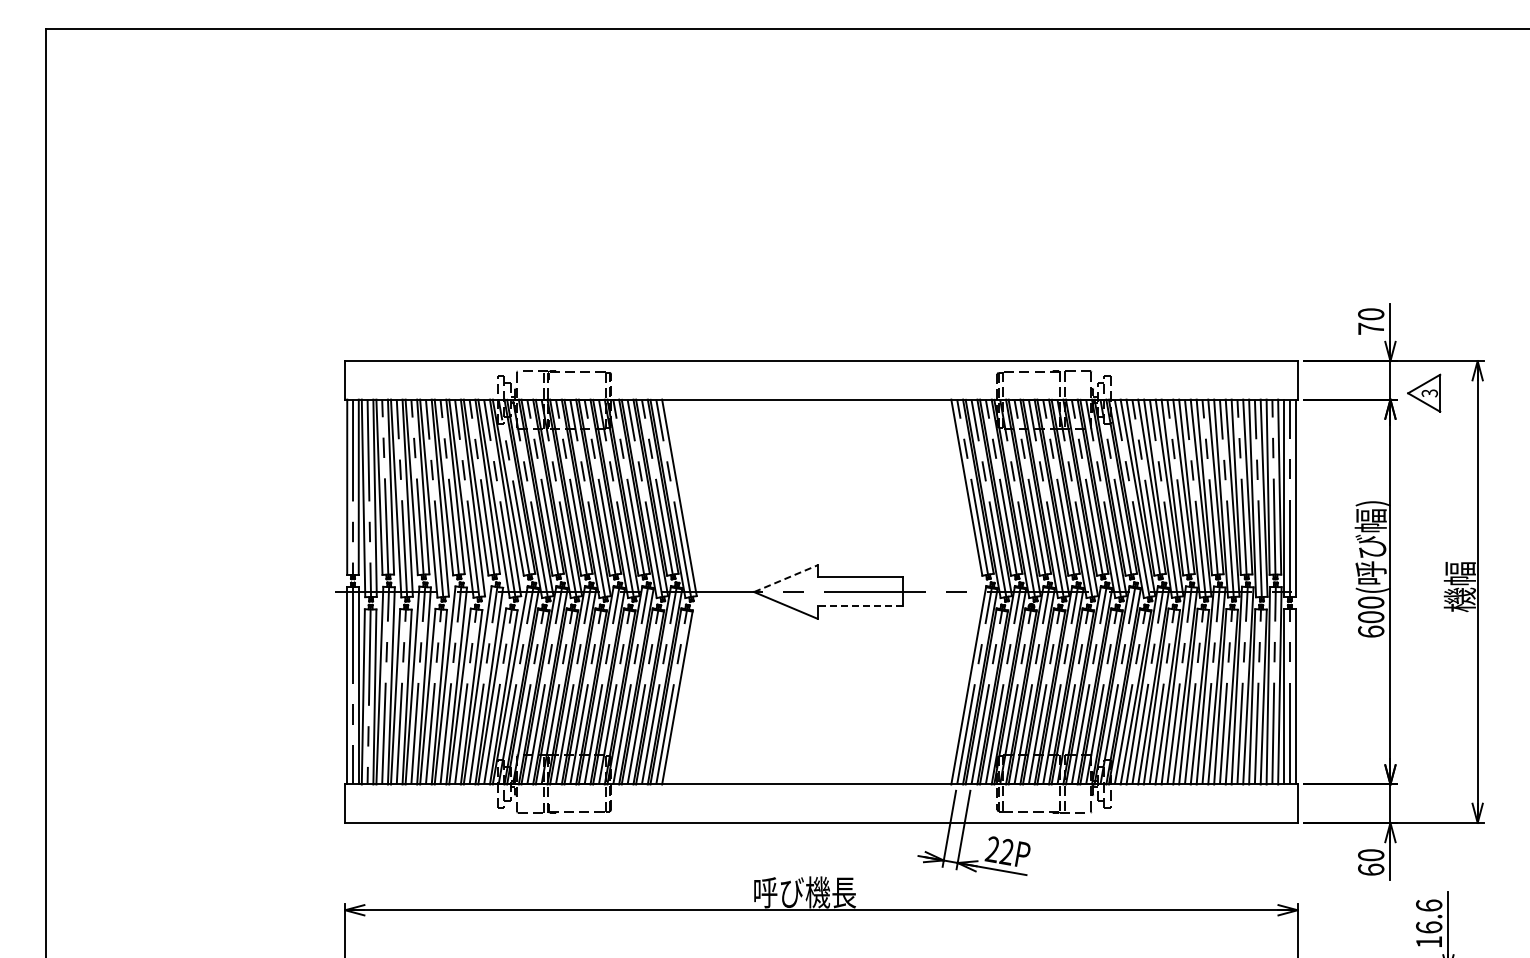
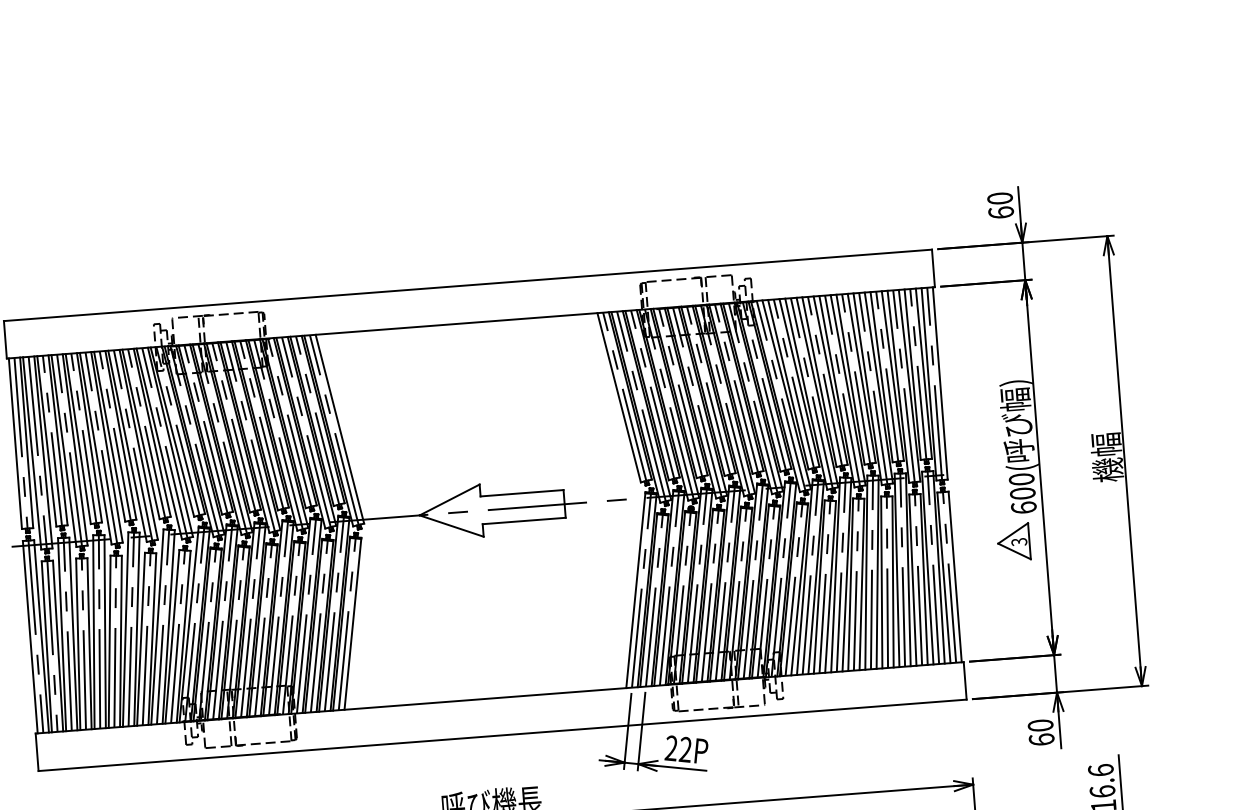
text: (1371, 328) -> (1001, 212), 70 -> 60
part: (1424, 392) -> (1014, 541), moved
line: (785, 578) -> (449, 499), dashed -> solid
line: (860, 605) -> (524, 520), dashed -> solid

